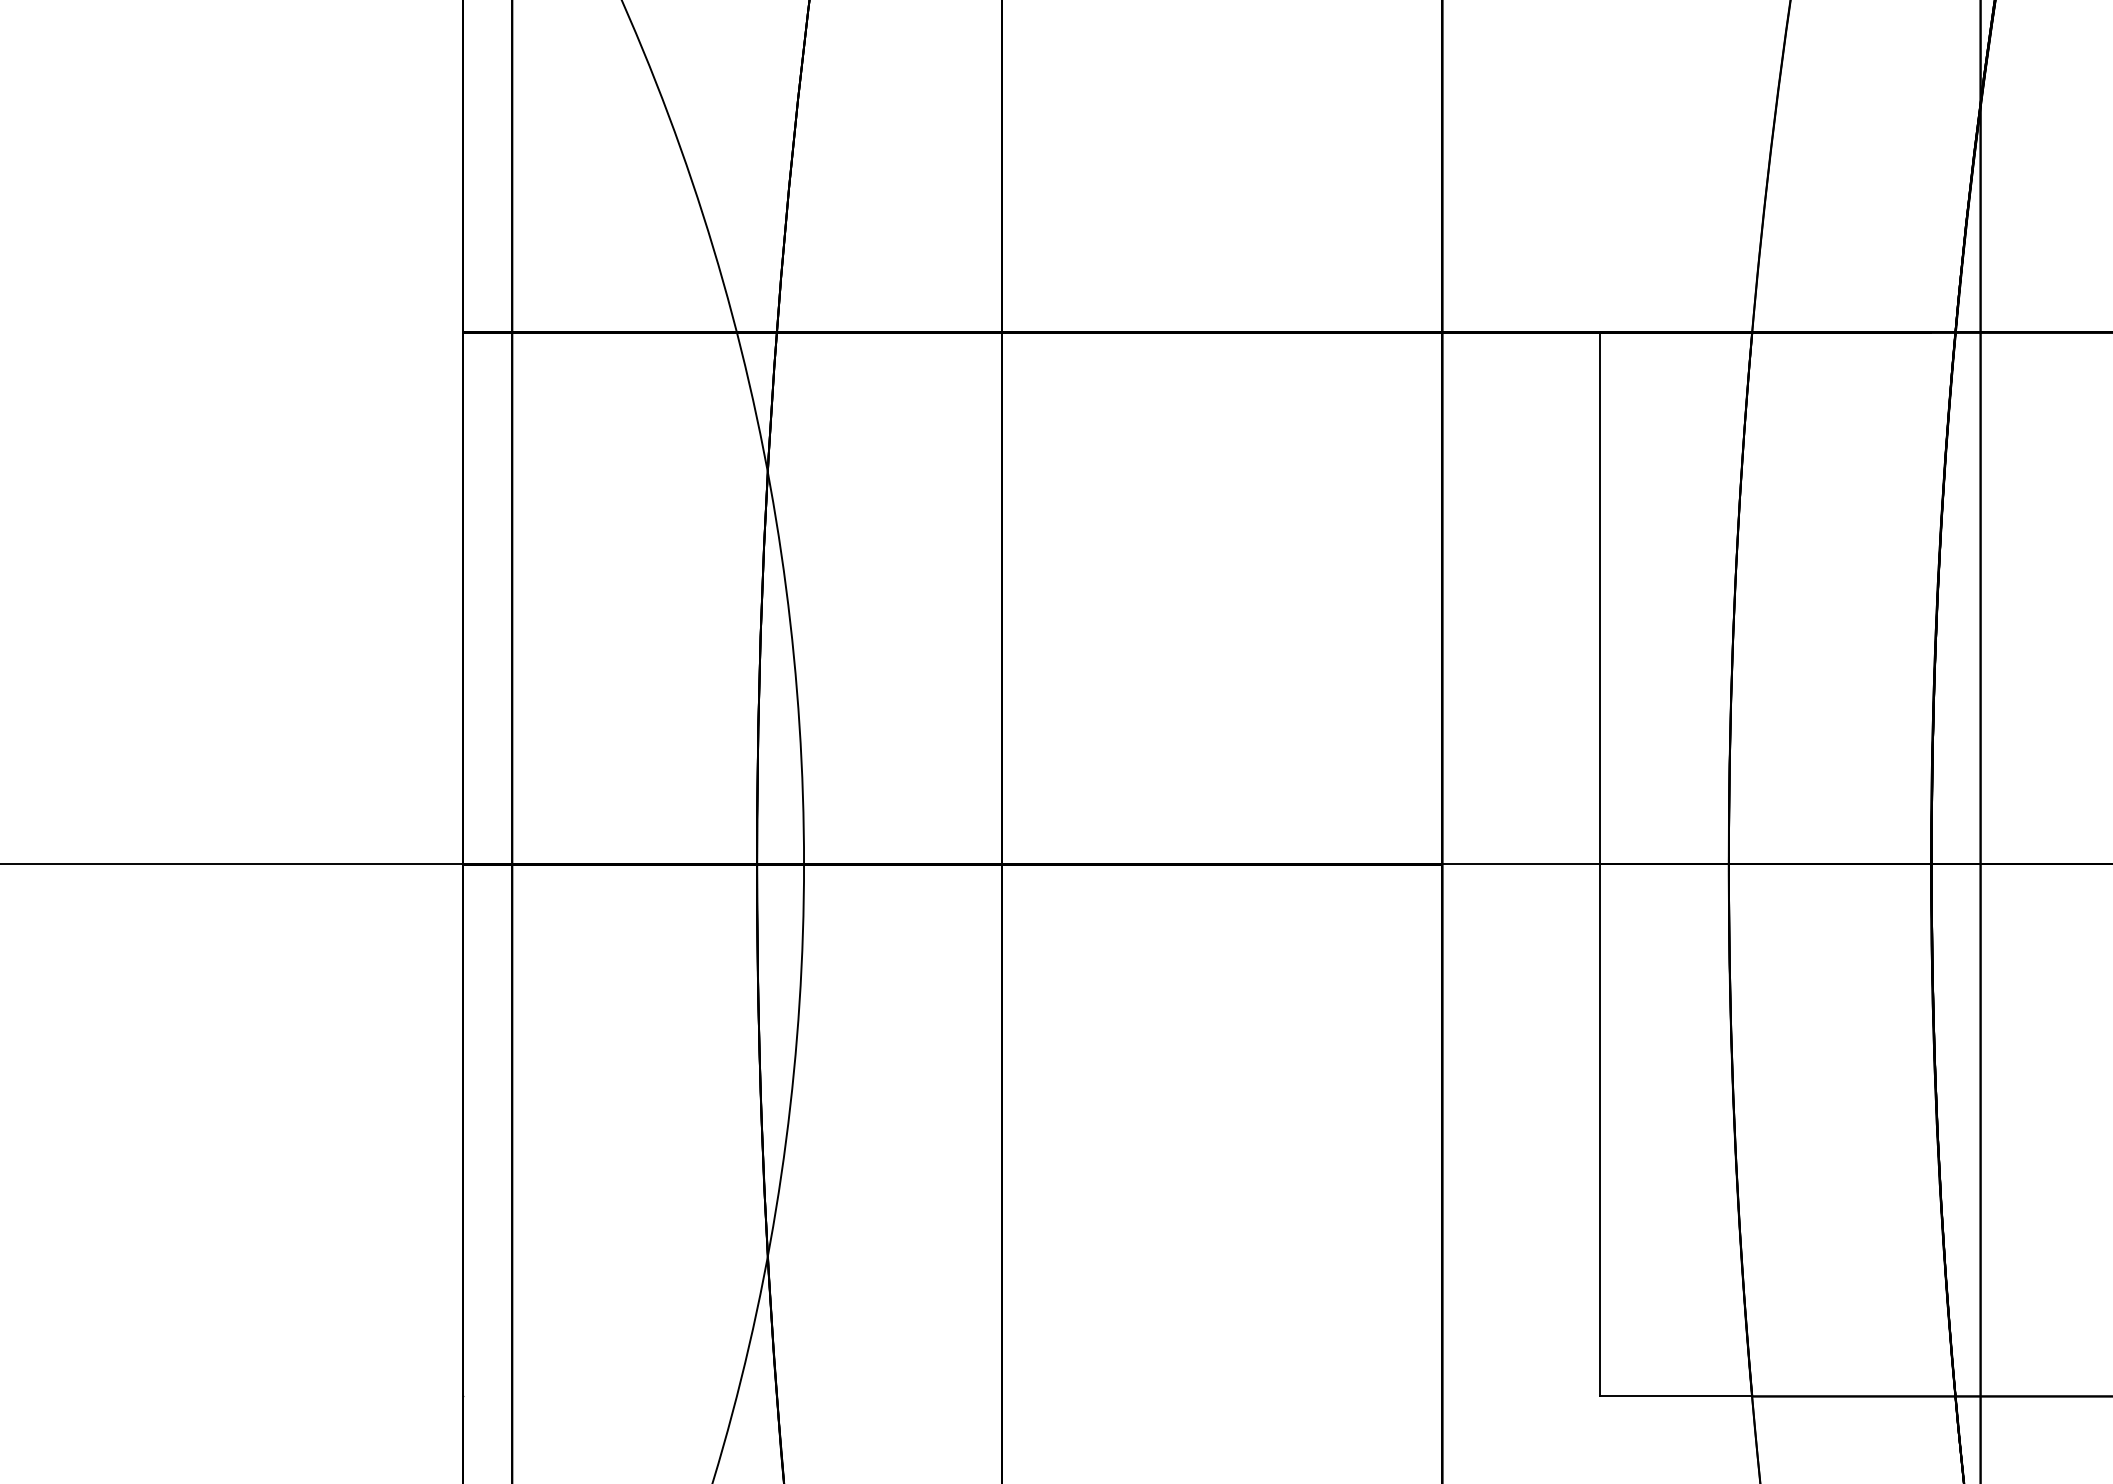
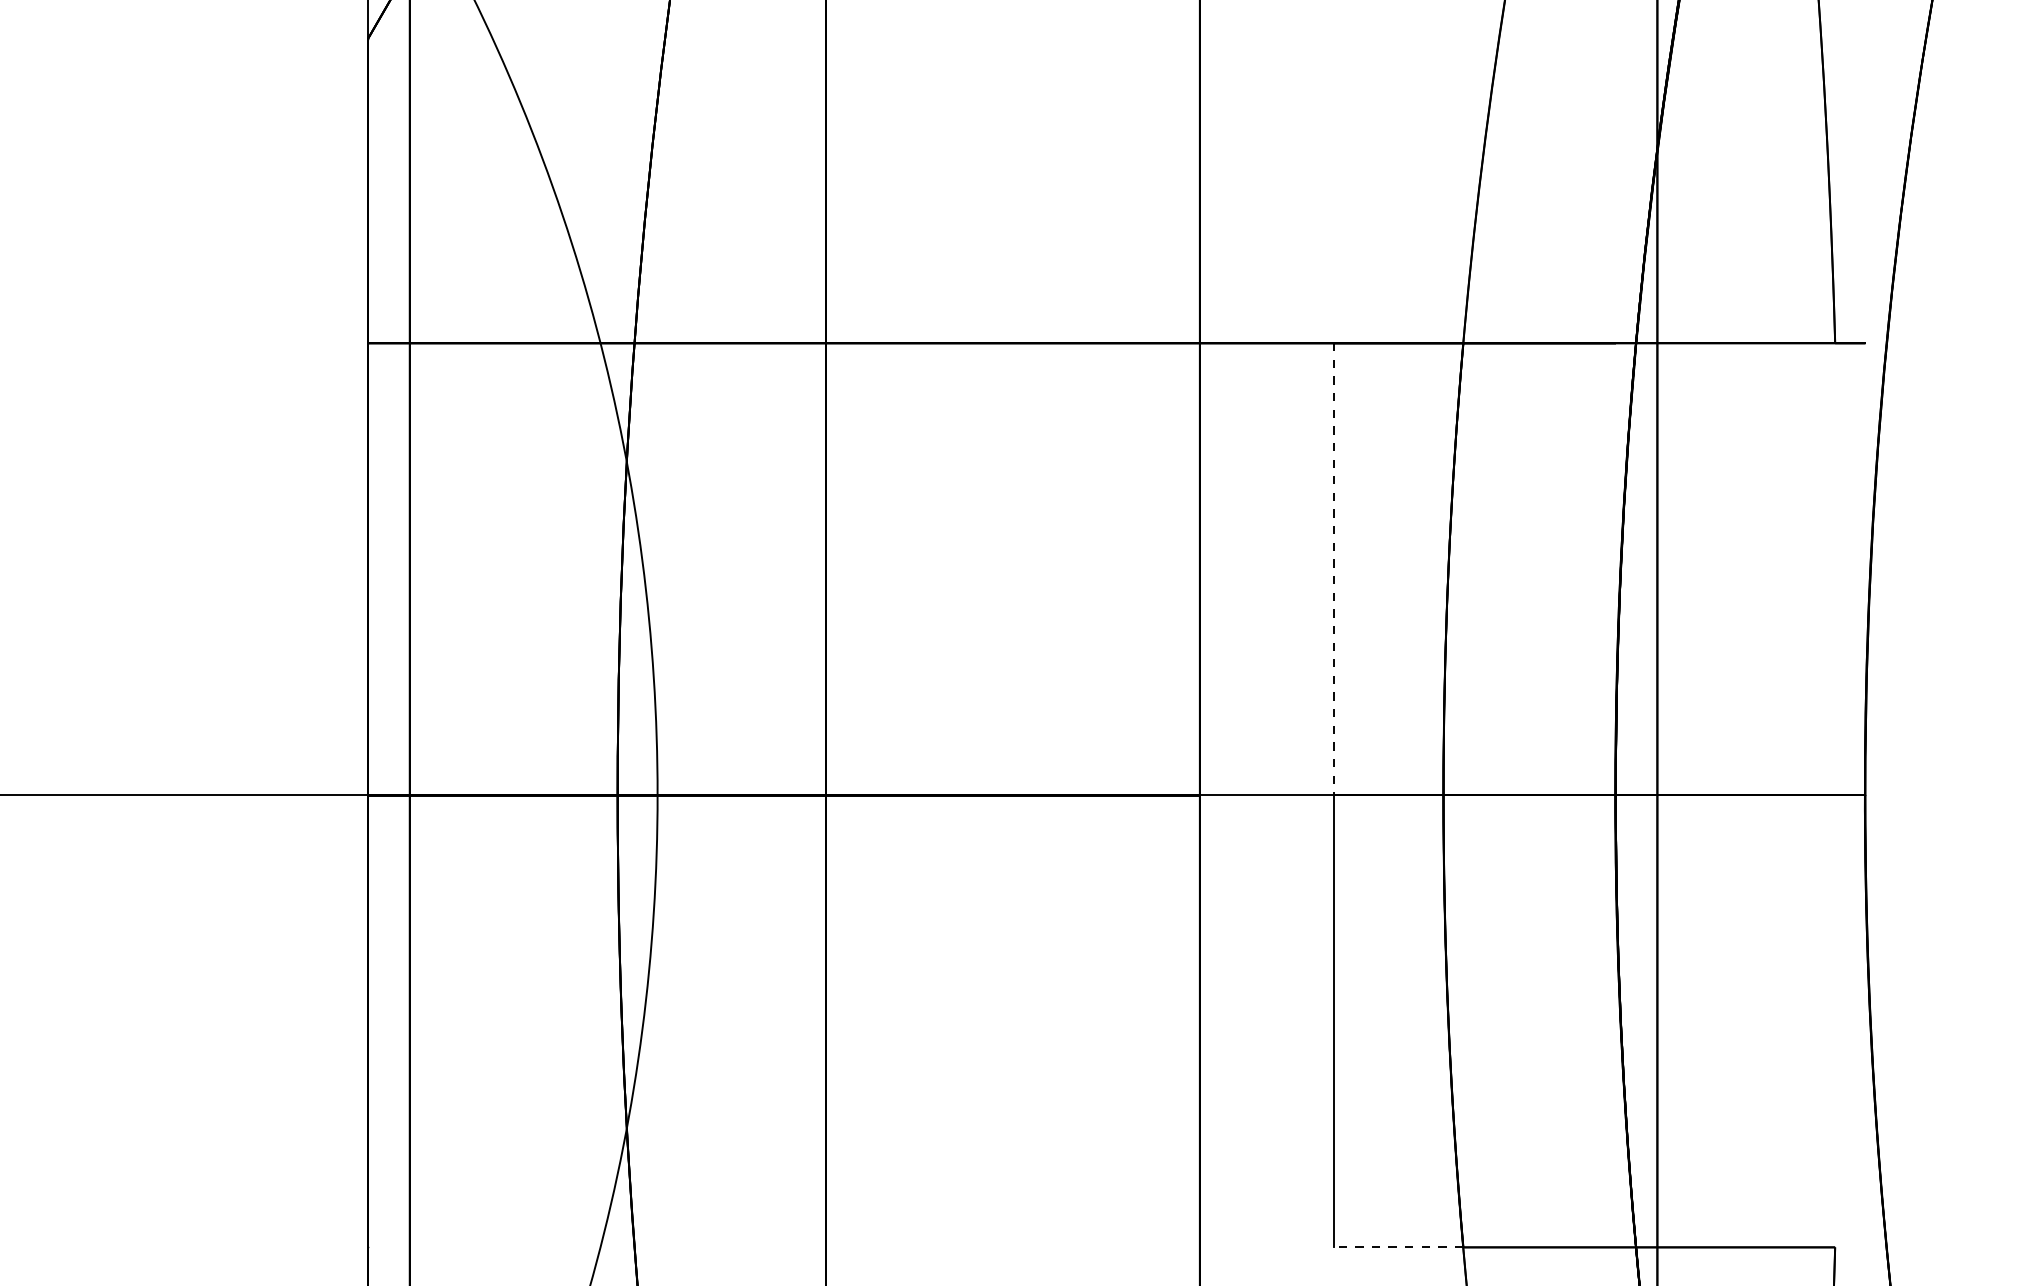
line: (1600, 598) -> (1334, 569), solid -> dashed
line: (1675, 1396) -> (1398, 1247), solid -> dashed

